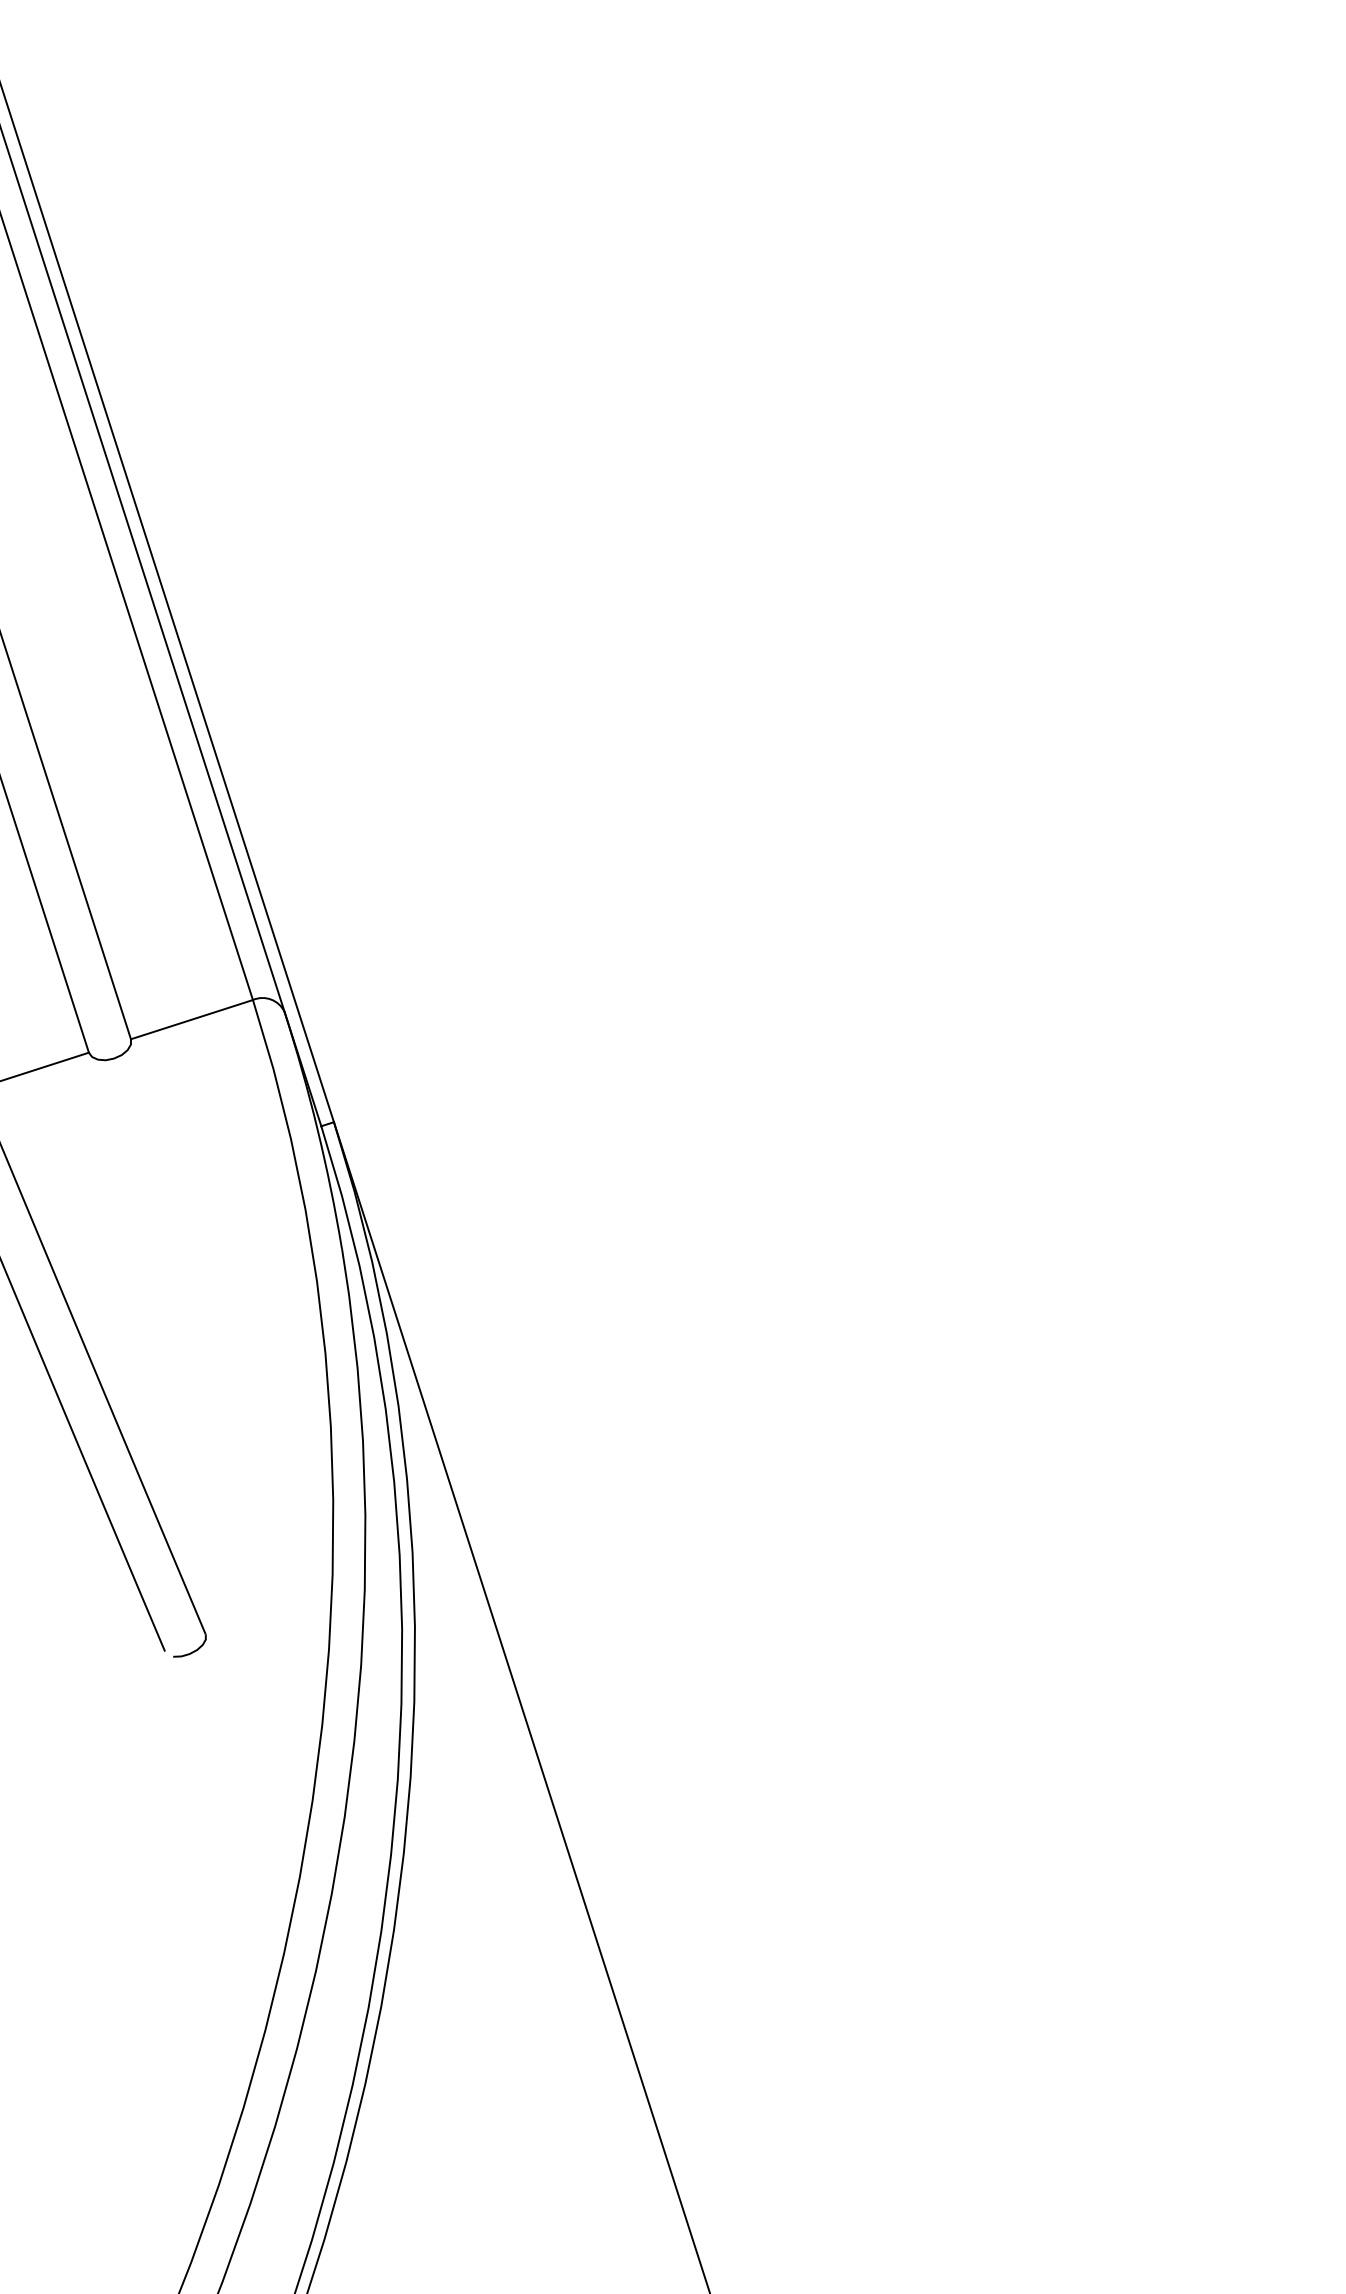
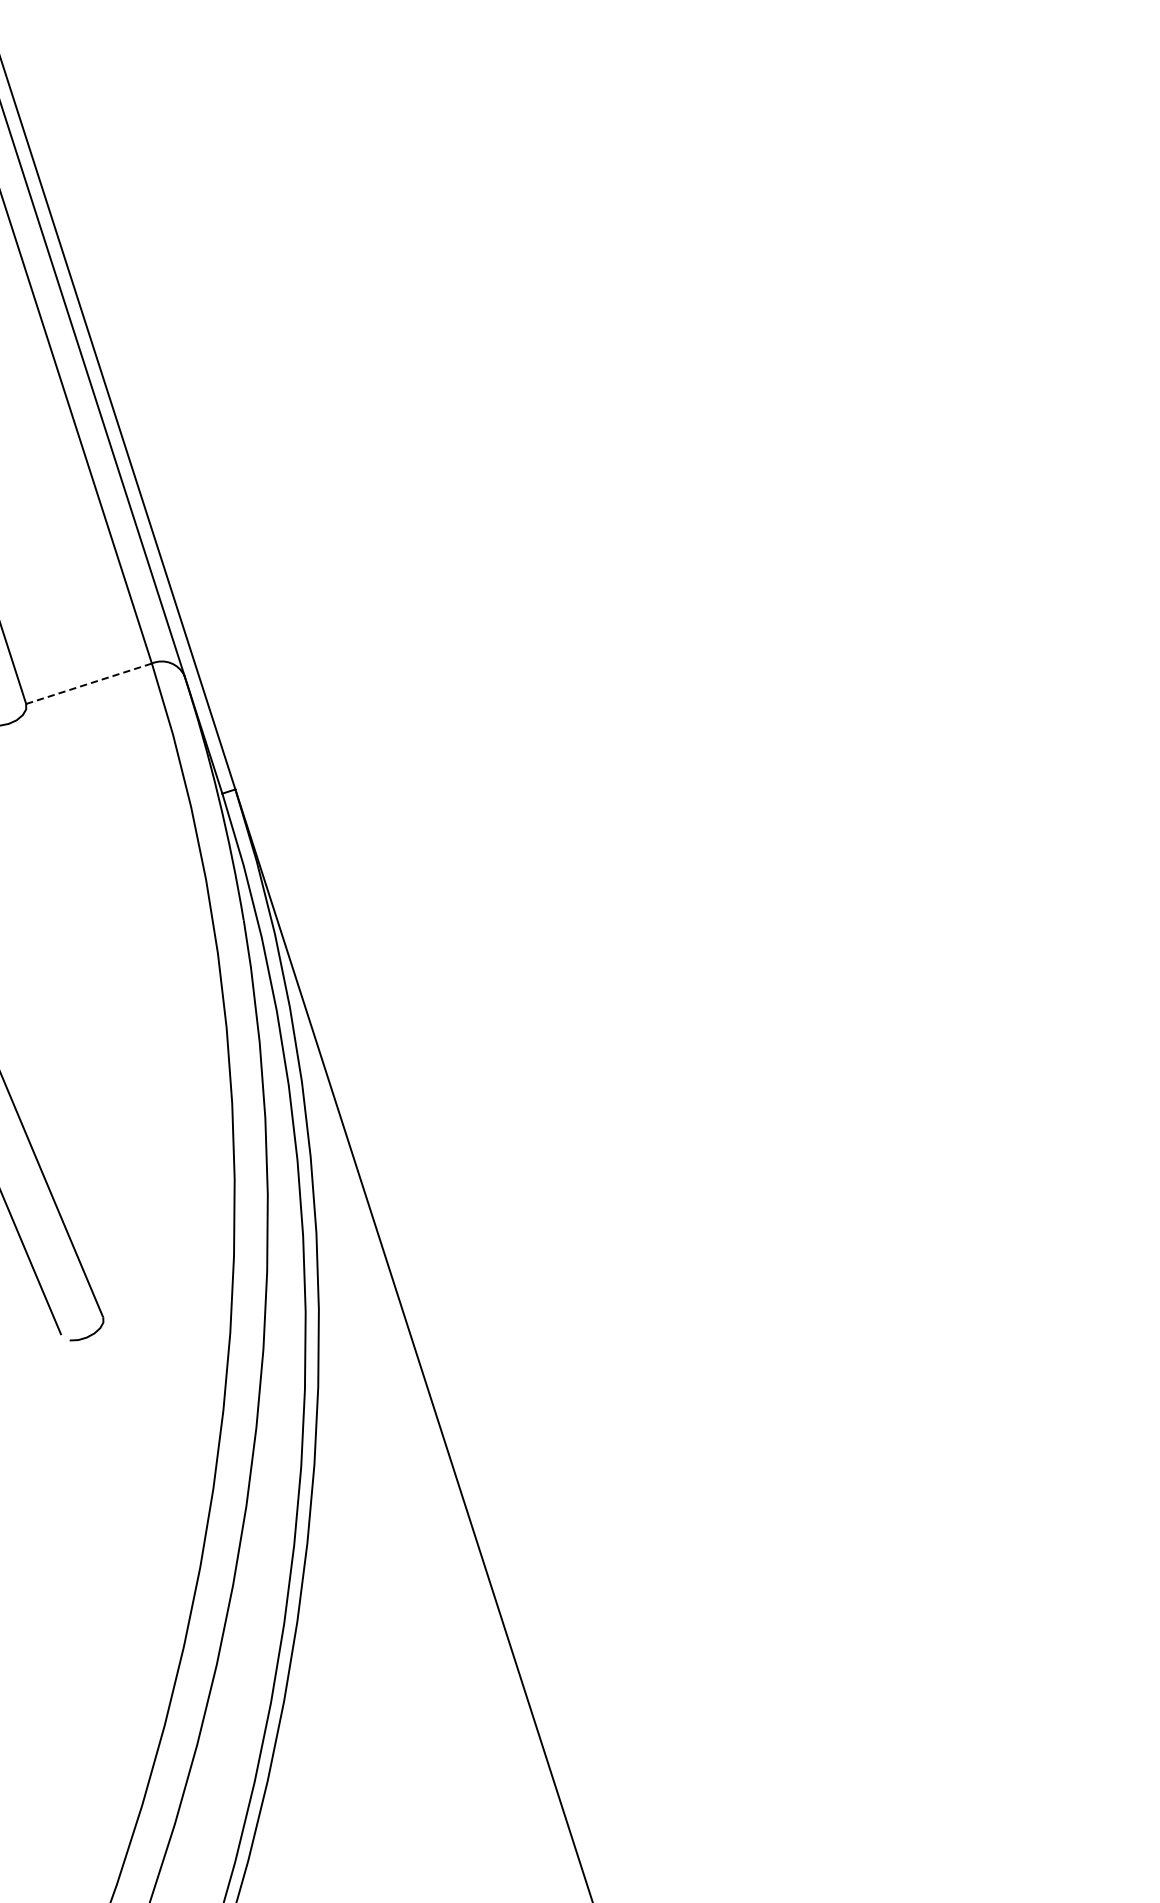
line: (192, 1019) -> (89, 683), solid -> dashed

